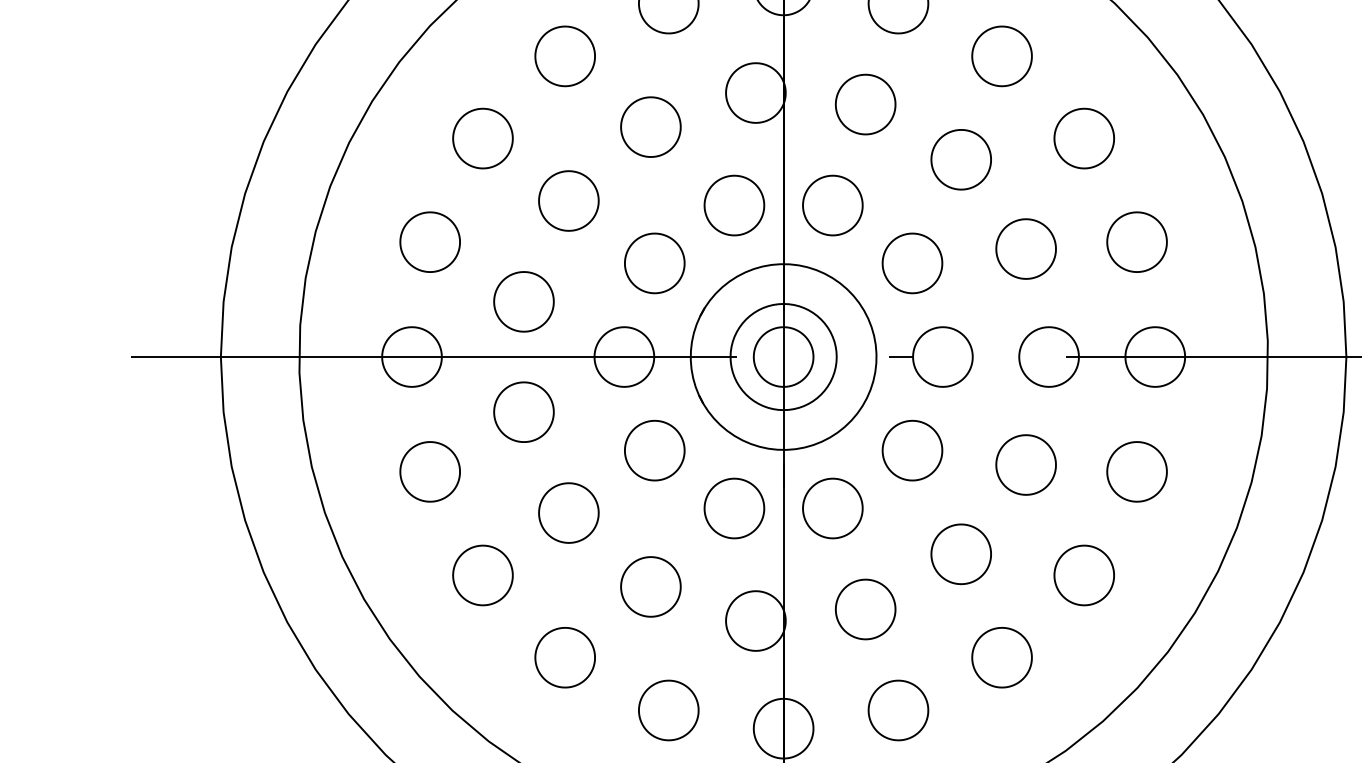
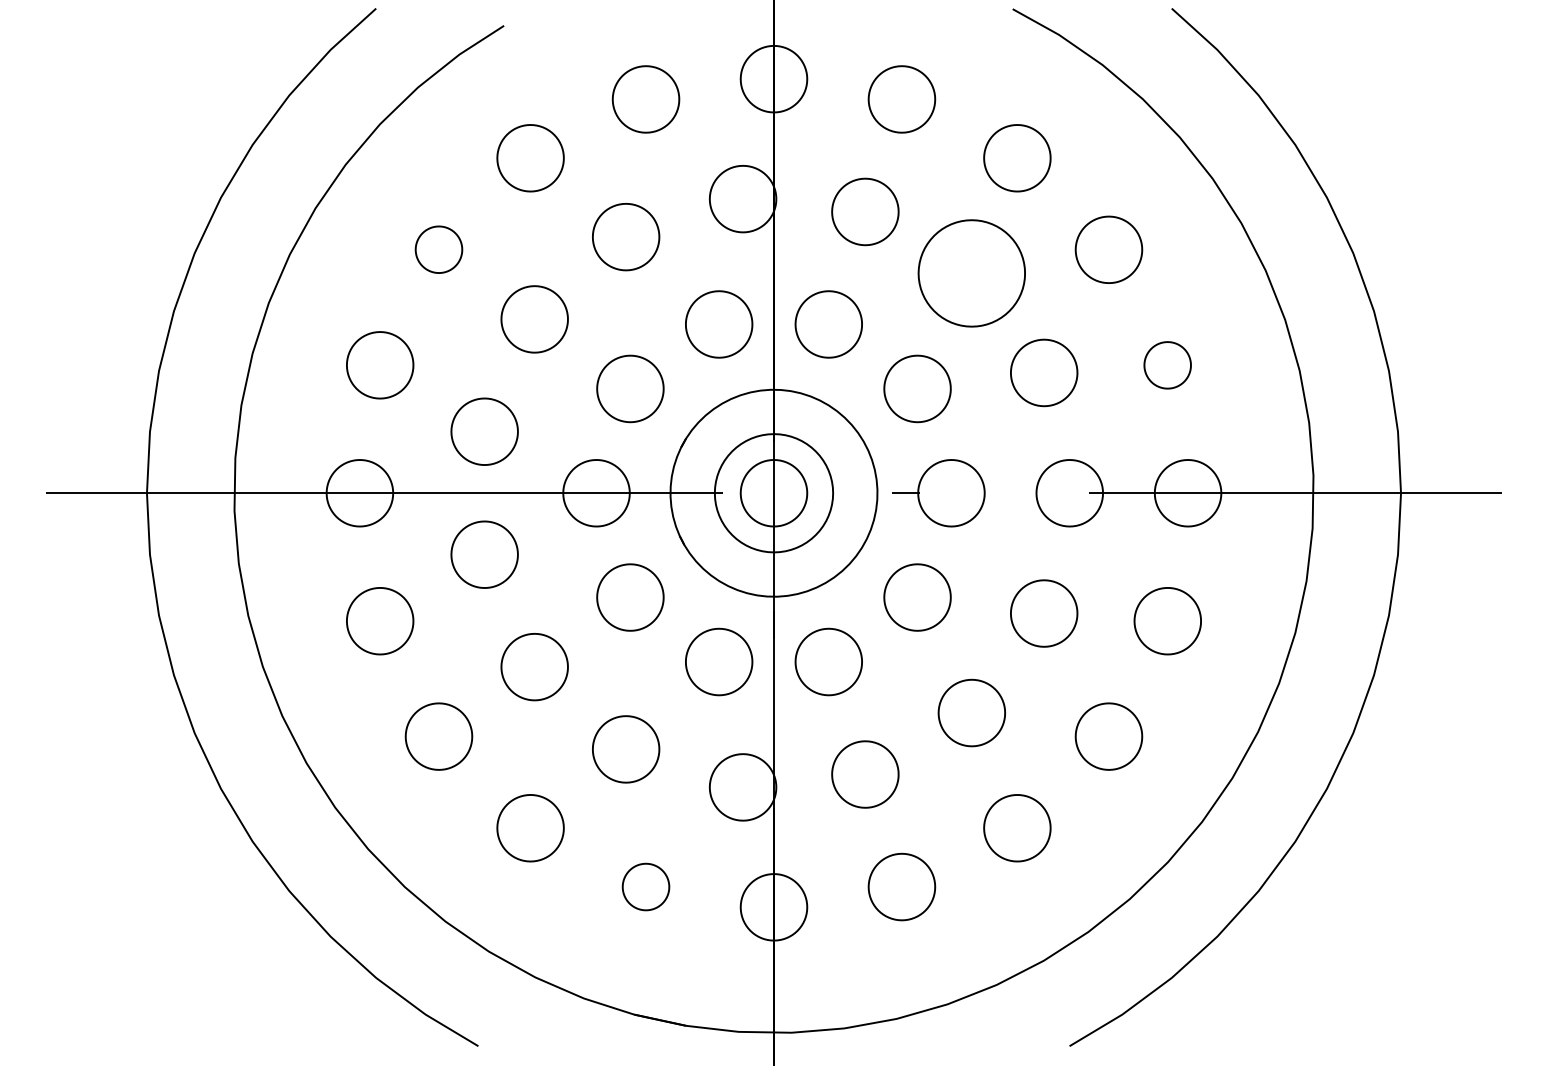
part: (482, 138) -> (438, 249), size x0.7
part: (960, 159) -> (971, 273), size x1.6
part: (1136, 242) -> (1167, 365), size x0.7
part: (668, 709) -> (645, 886), size x0.7

